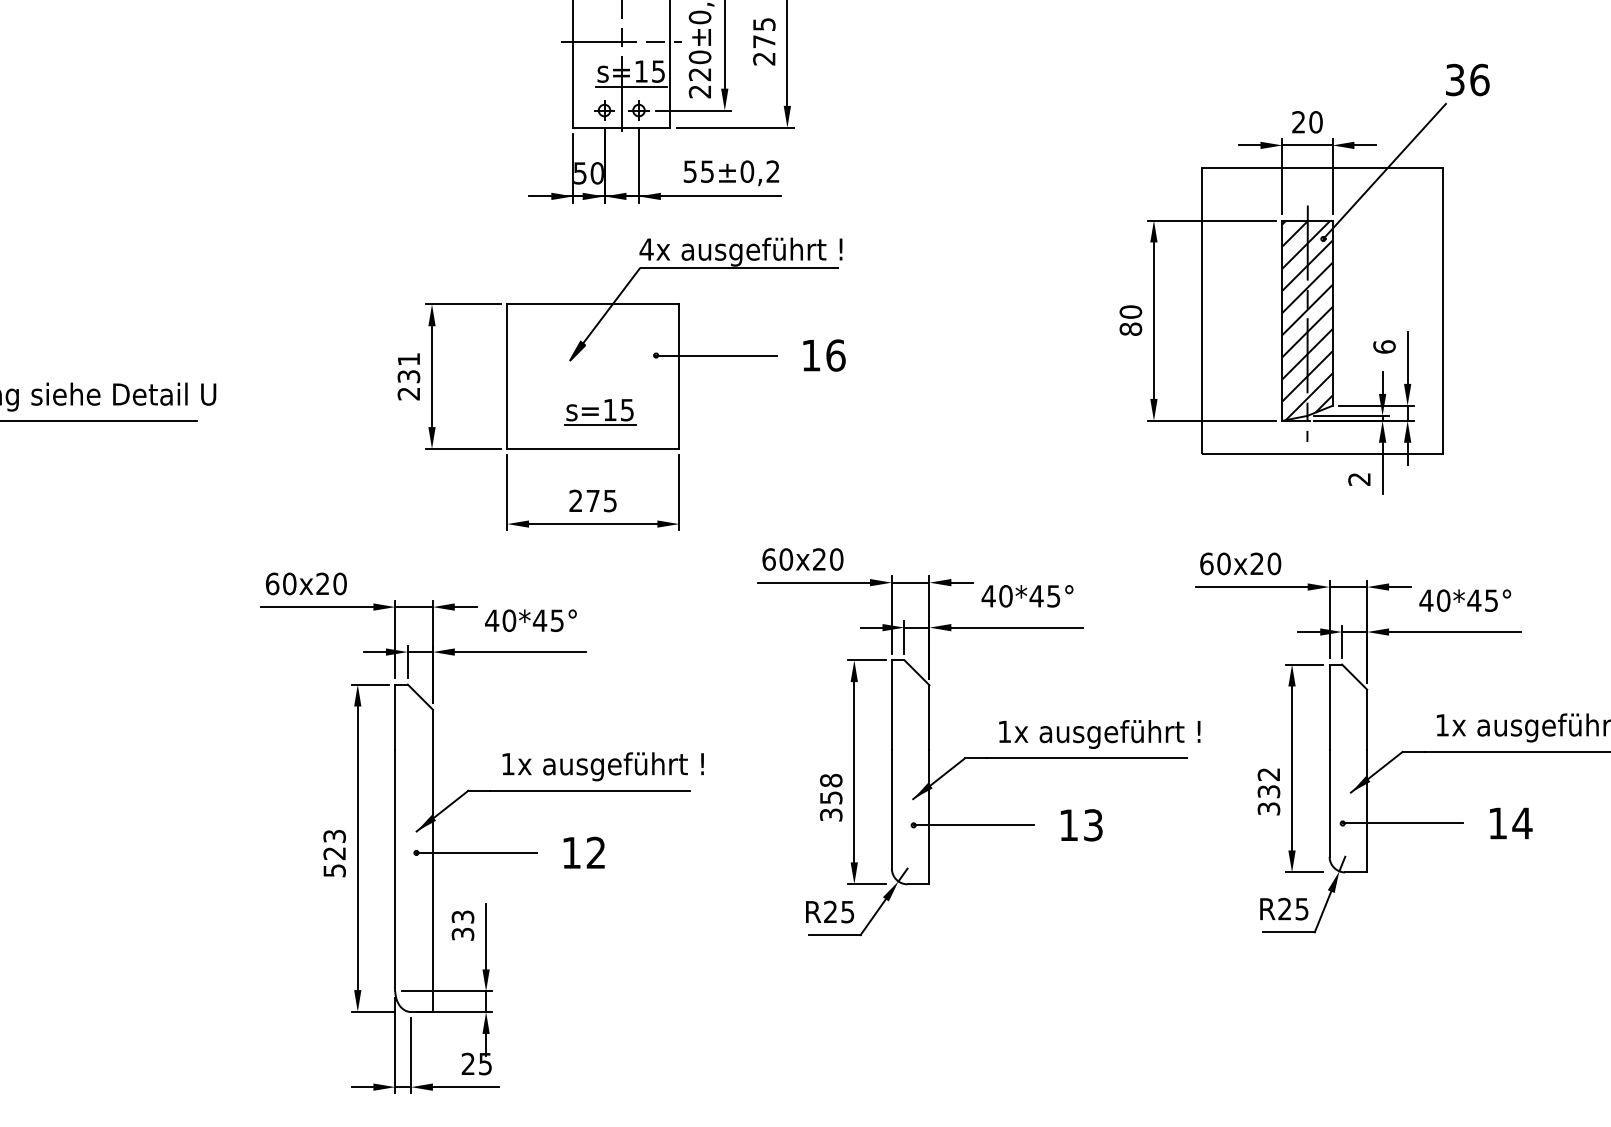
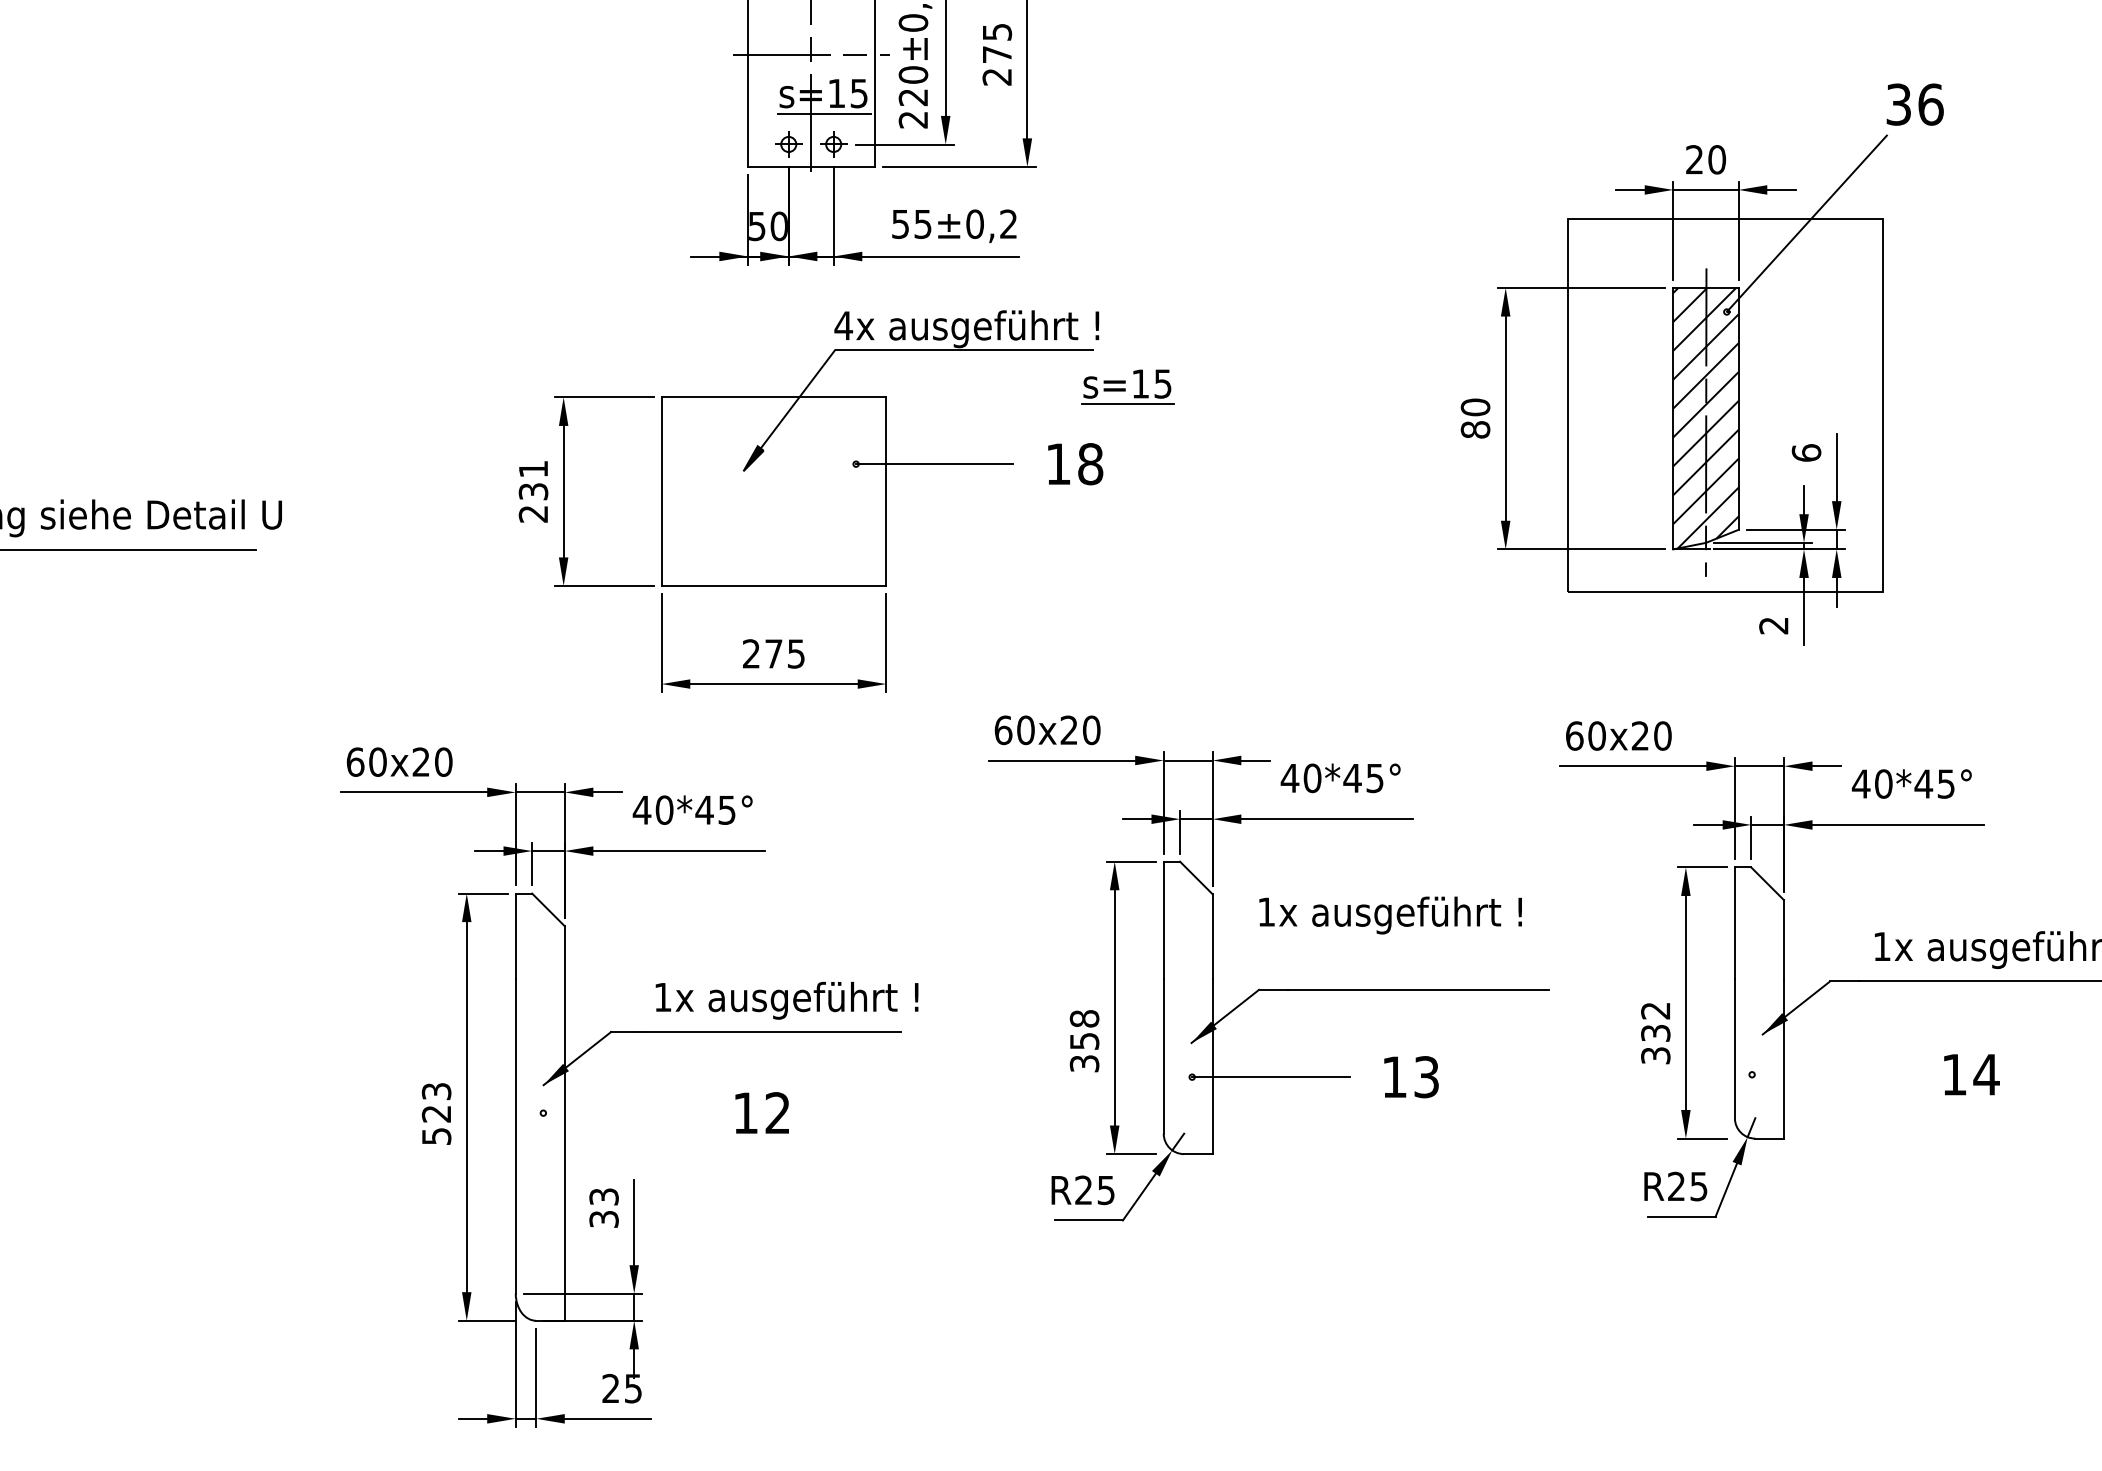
text: (835, 355) -> (1090, 464), 16 -> 18
part: (600, 412) -> (1127, 387), moved
text: (1099, 734) -> (1390, 915), moved
line: (1402, 823) -> (1830, 1074), removed
line: (476, 852) -> (621, 1112), removed

